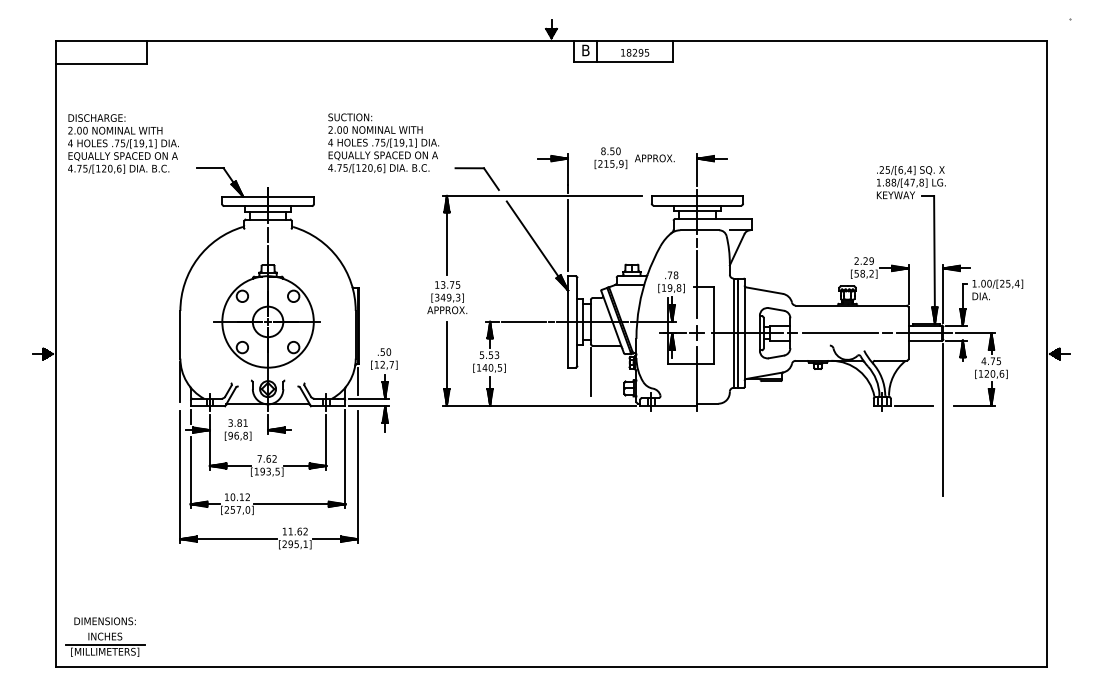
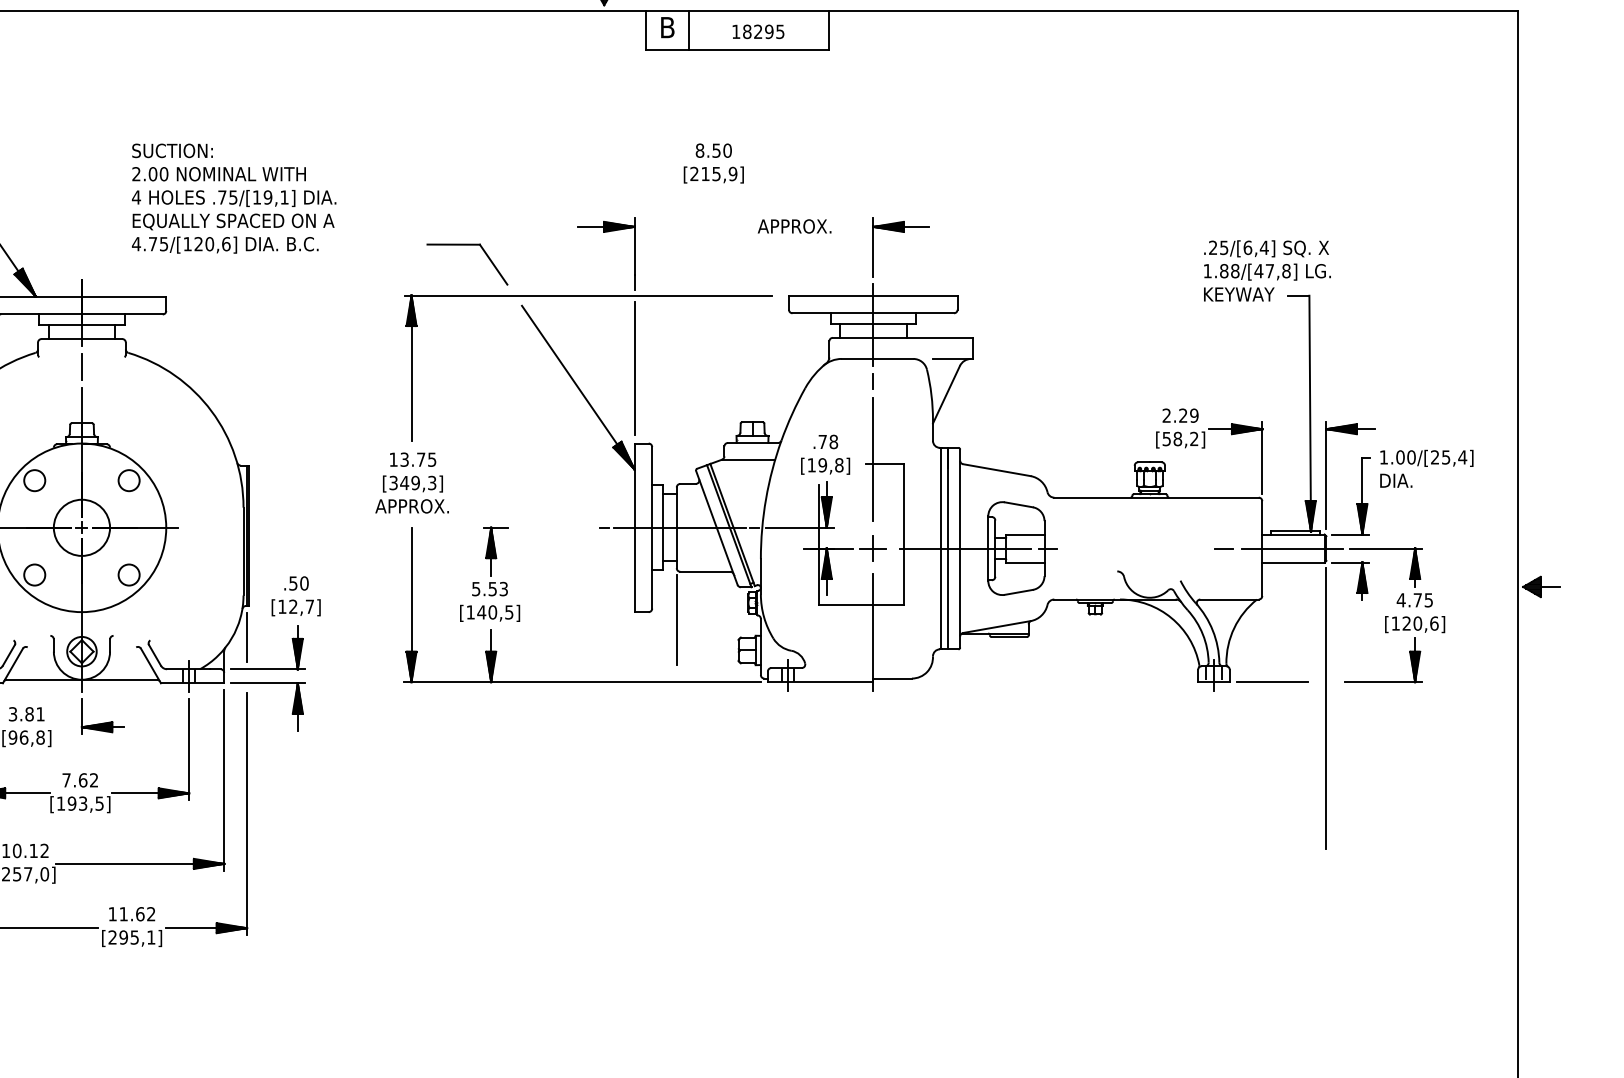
text: (383, 143) -> (233, 199), moved
text: (610, 158) -> (713, 163), moved
line: (523, 321) -> (552, 527), removed
line: (839, 333) -> (1135, 549), removed

